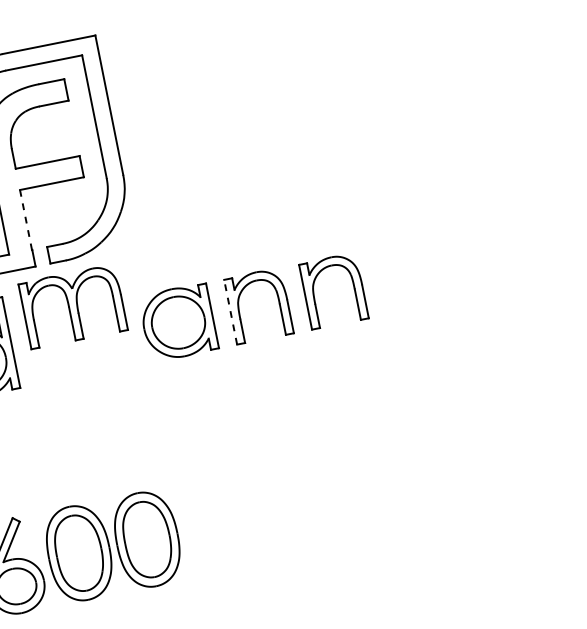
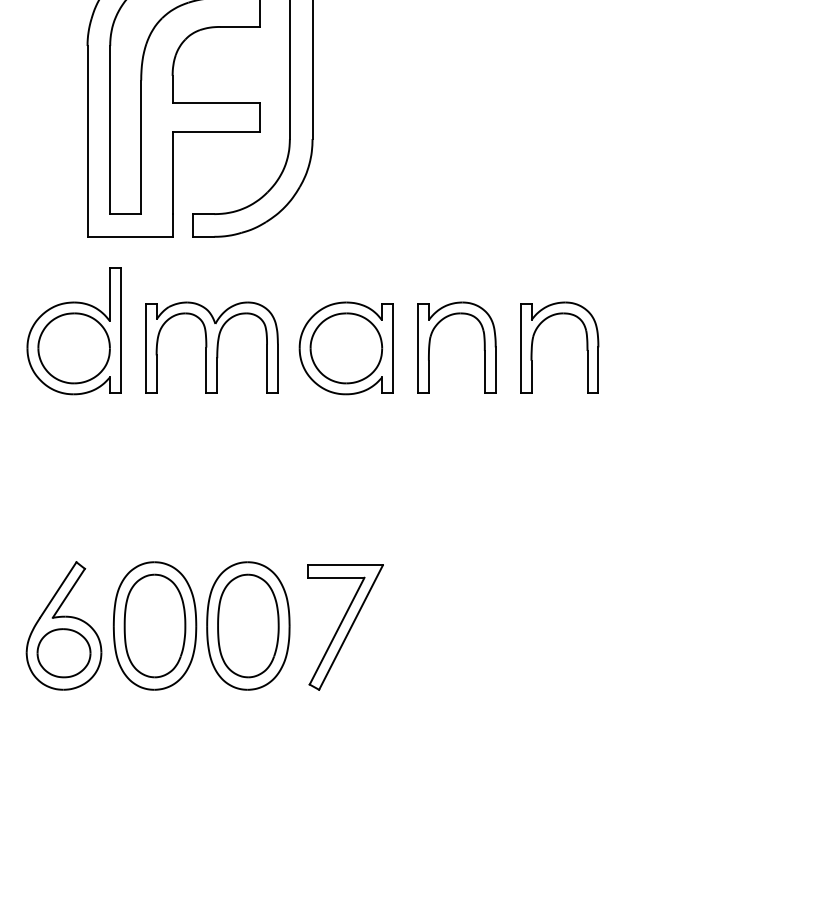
line: (26, 220) -> (172, 173), dashed -> solid
part: (72, 306) -> (211, 347), moved
line: (230, 311) -> (417, 347), dashed -> solid
part: (218, 526) -> (345, 627), added

